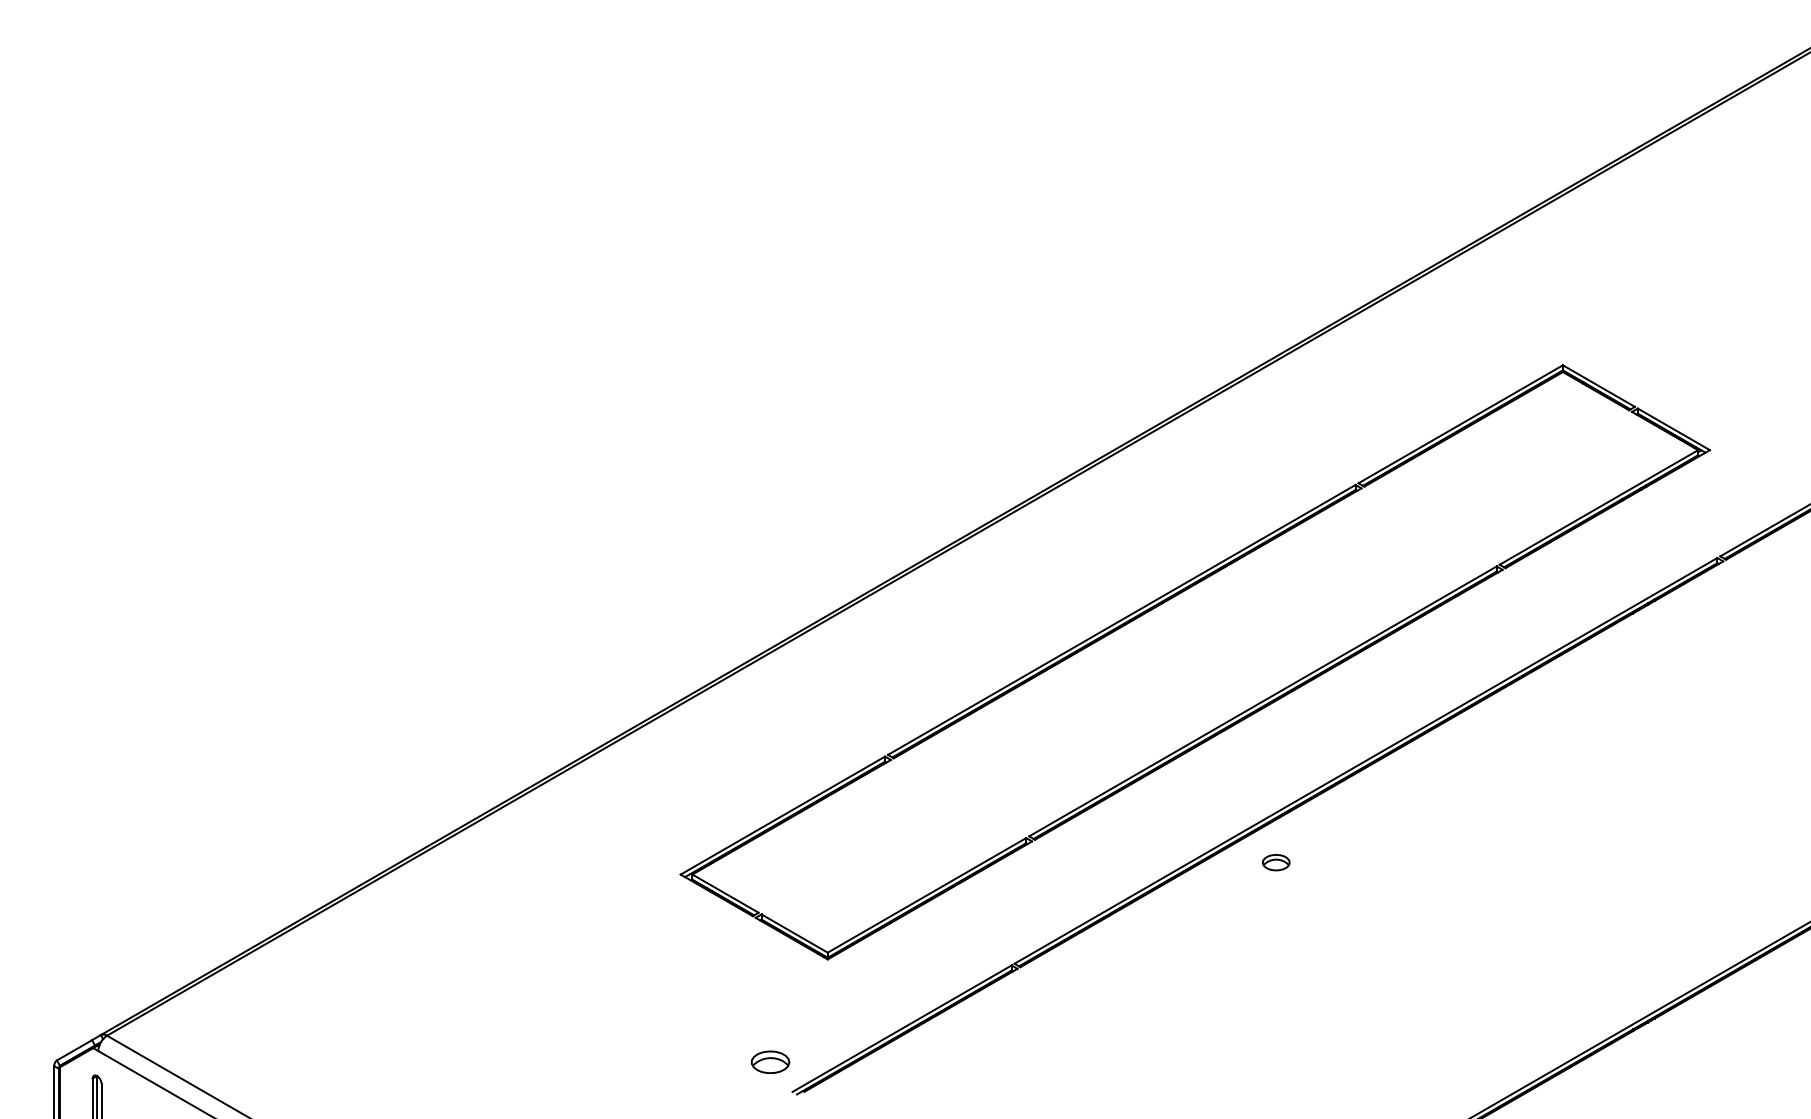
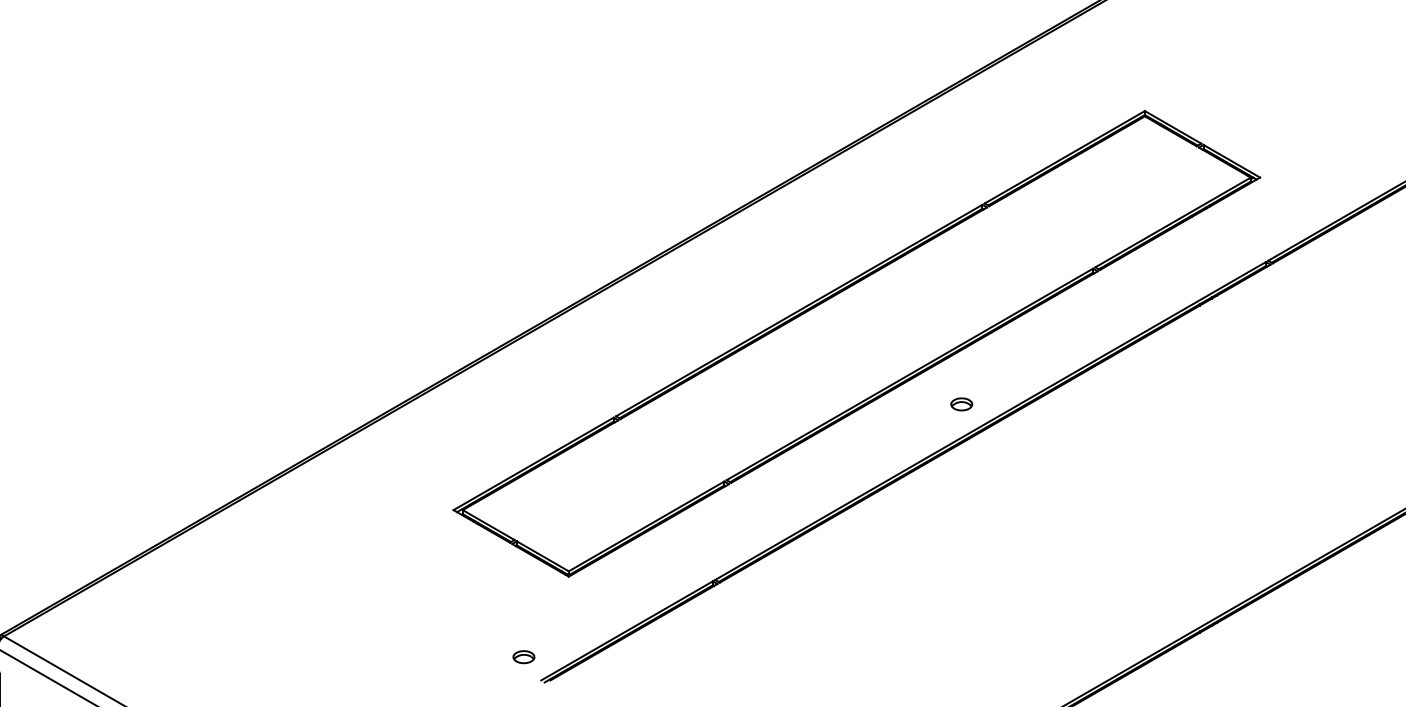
part: (1276, 862) -> (961, 404), moved
part: (770, 1061) -> (523, 656), size x0.71

